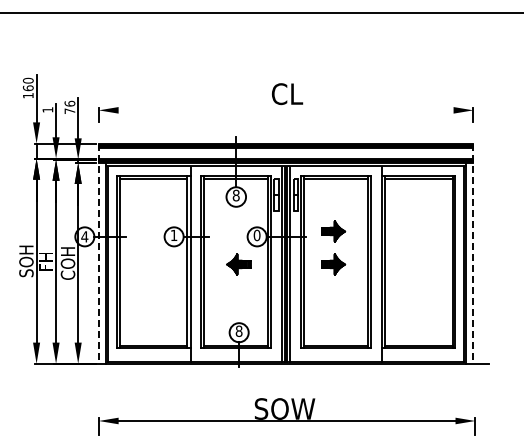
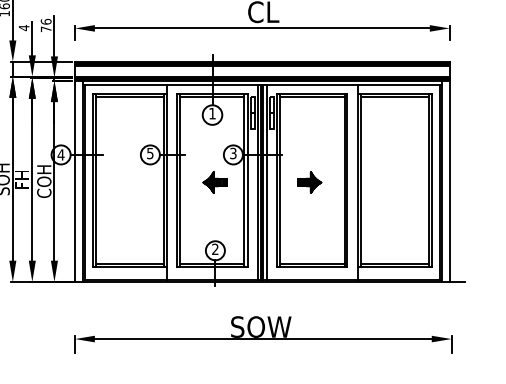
text: (47, 109) -> (23, 27), 1 -> 4
line: (285, 110) -> (261, 28), added
text: (235, 195) -> (211, 113), 8 -> 1
part: (333, 231) -> (309, 149), removed
text: (173, 235) -> (149, 153), 1 -> 5
text: (256, 235) -> (232, 153), 0 -> 3
line: (98, 254) -> (74, 172), dashed -> solid
line: (473, 254) -> (449, 172), dashed -> solid
text: (238, 330) -> (214, 248), 8 -> 2

